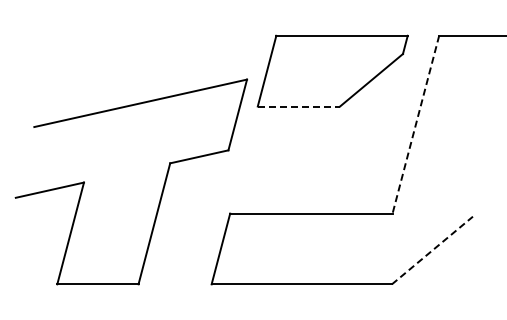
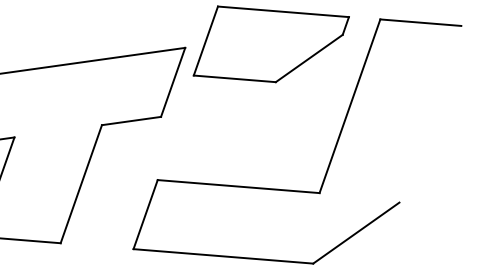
line: (299, 106) -> (235, 78), dashed -> solid
line: (415, 124) -> (349, 106), dashed -> solid
line: (432, 250) -> (356, 233), dashed -> solid

